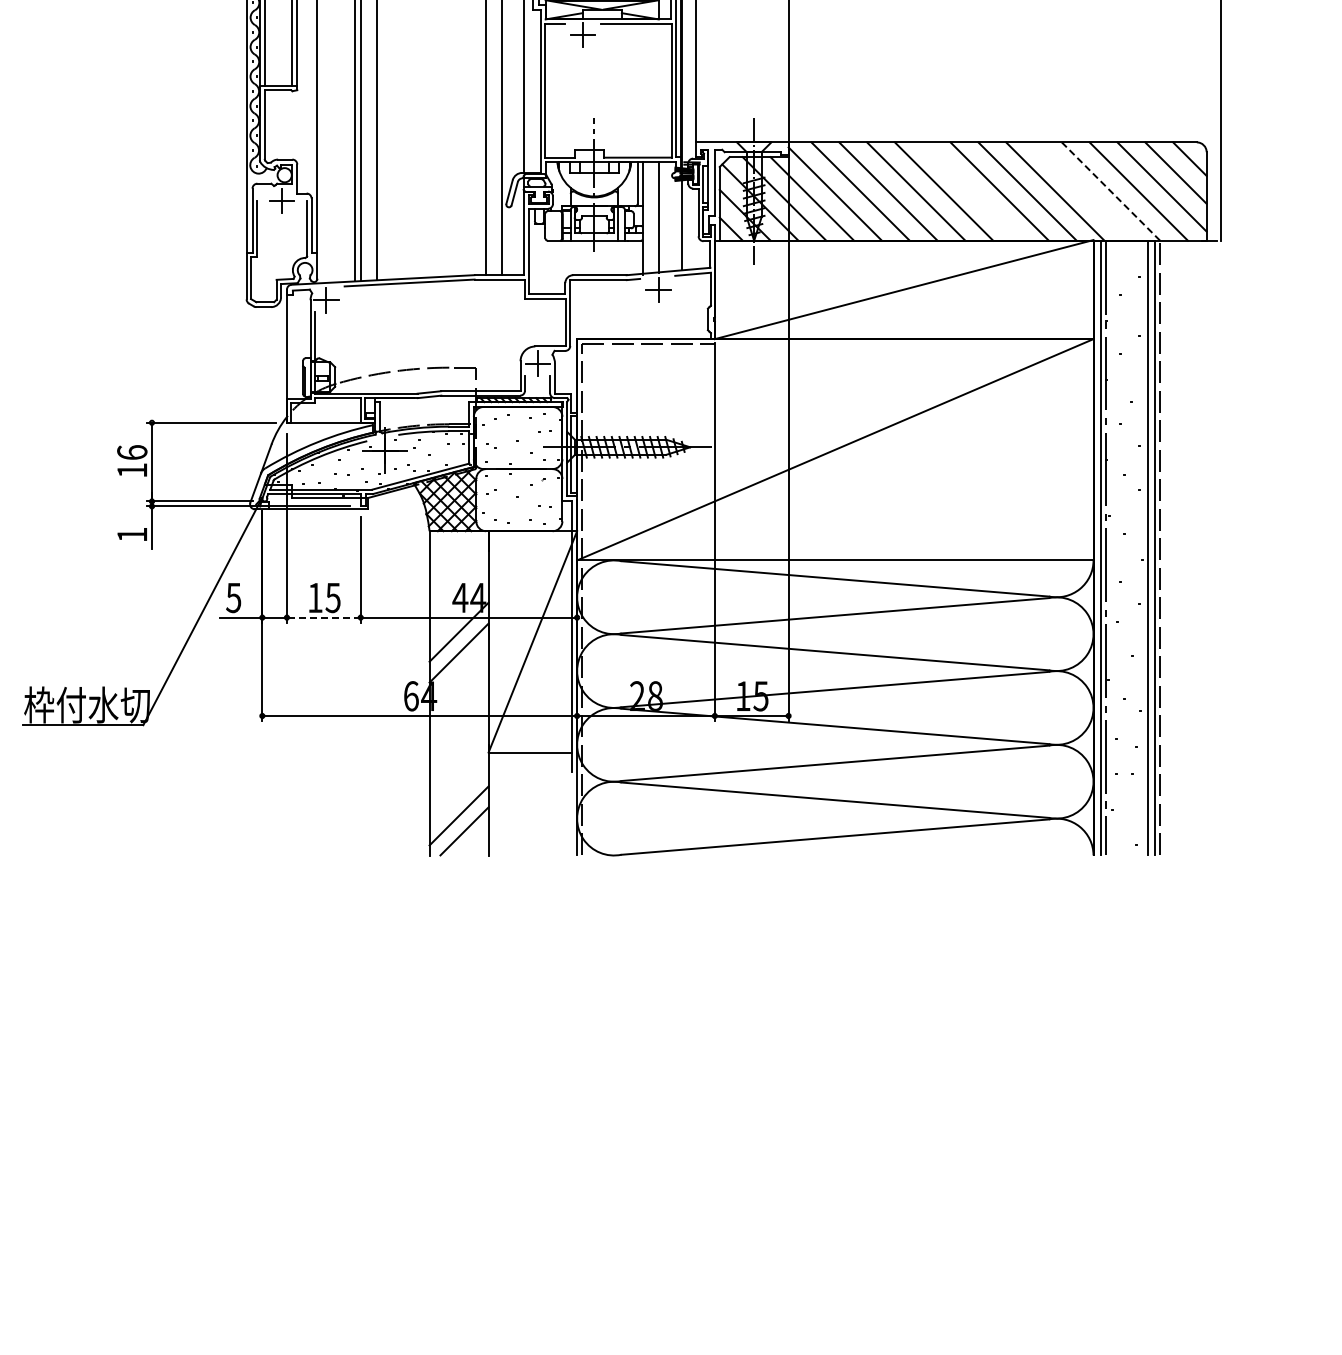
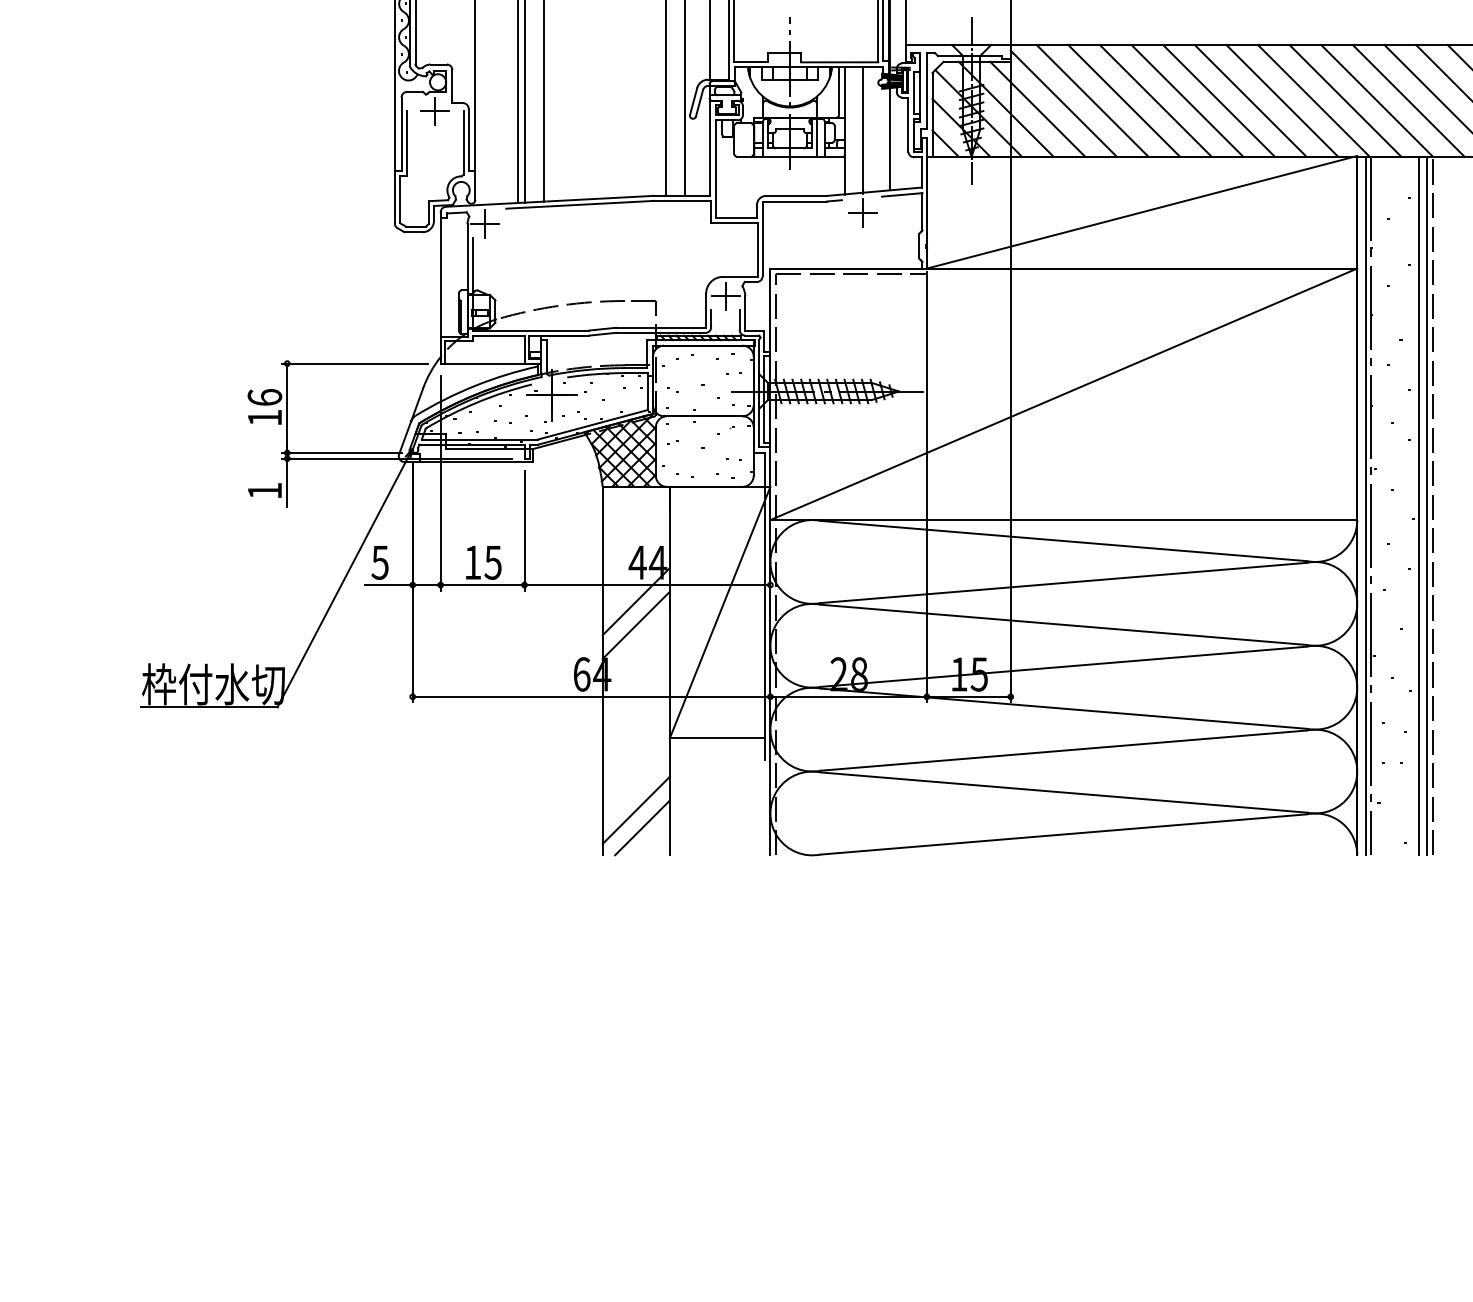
line: (971, 191) -> (1218, 100), added
line: (1082, 191) -> (1344, 100), added
line: (1111, 191) -> (1377, 100), dashed -> solid
line: (323, 617) -> (482, 584), dashed -> solid

